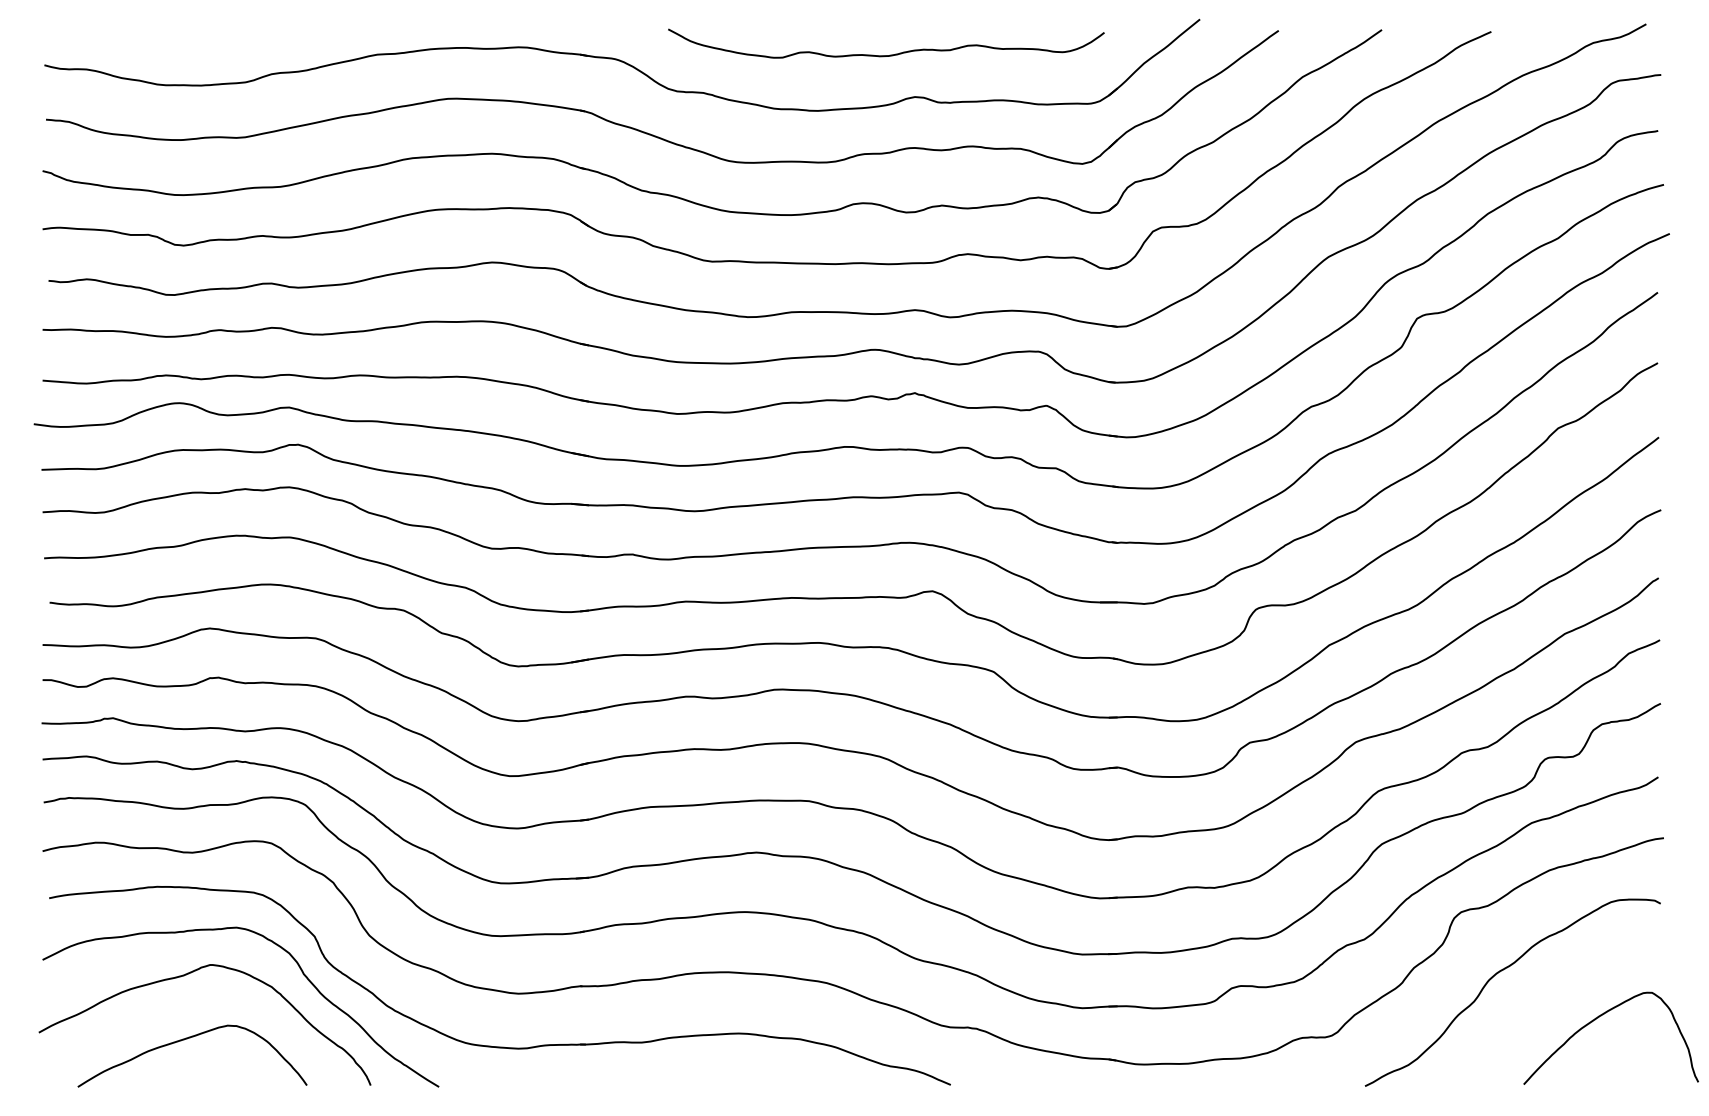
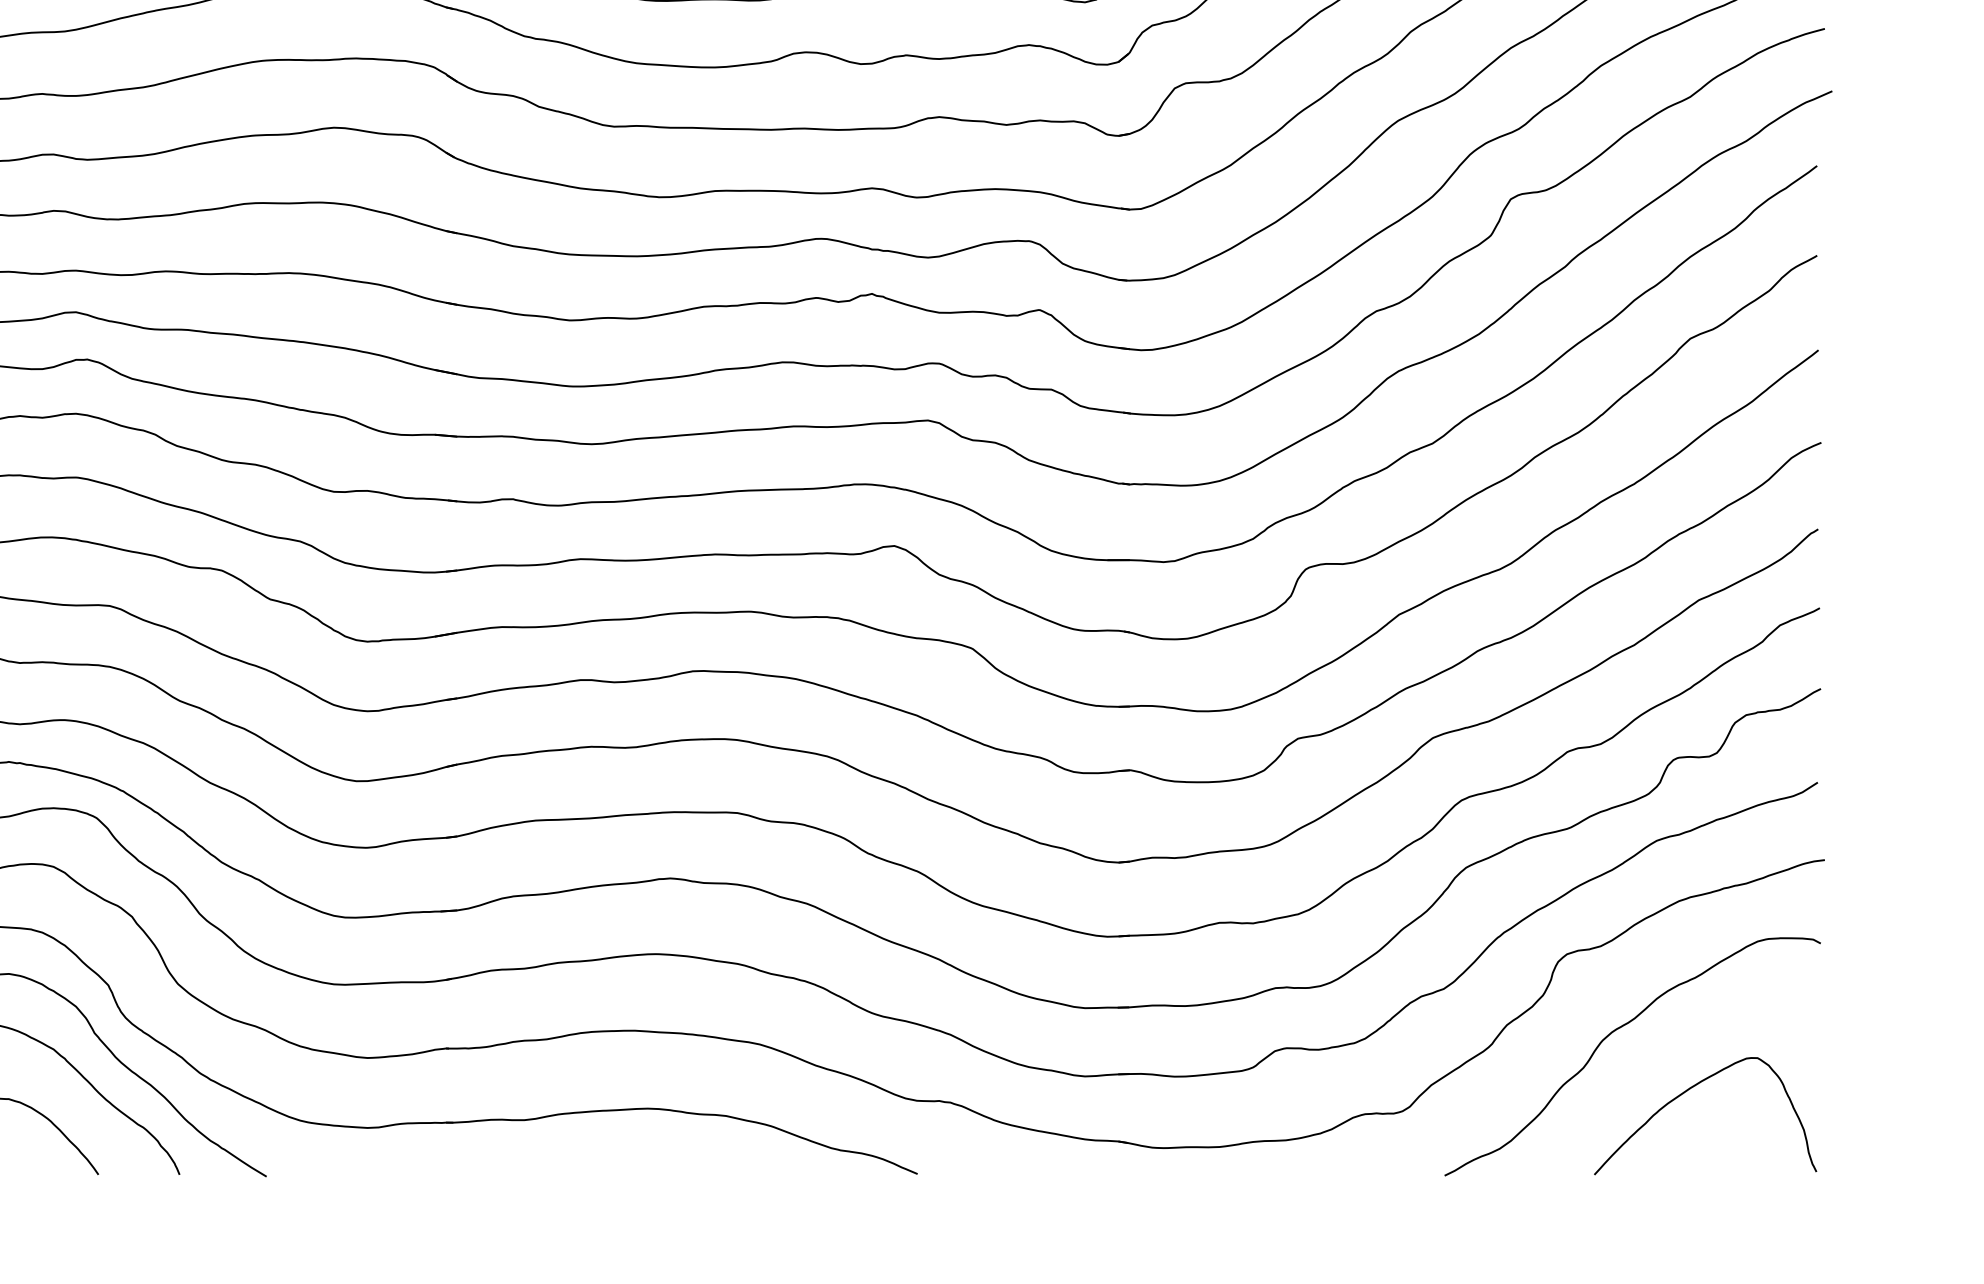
curve: (1598, 1018) -> (1689, 1090), moved

